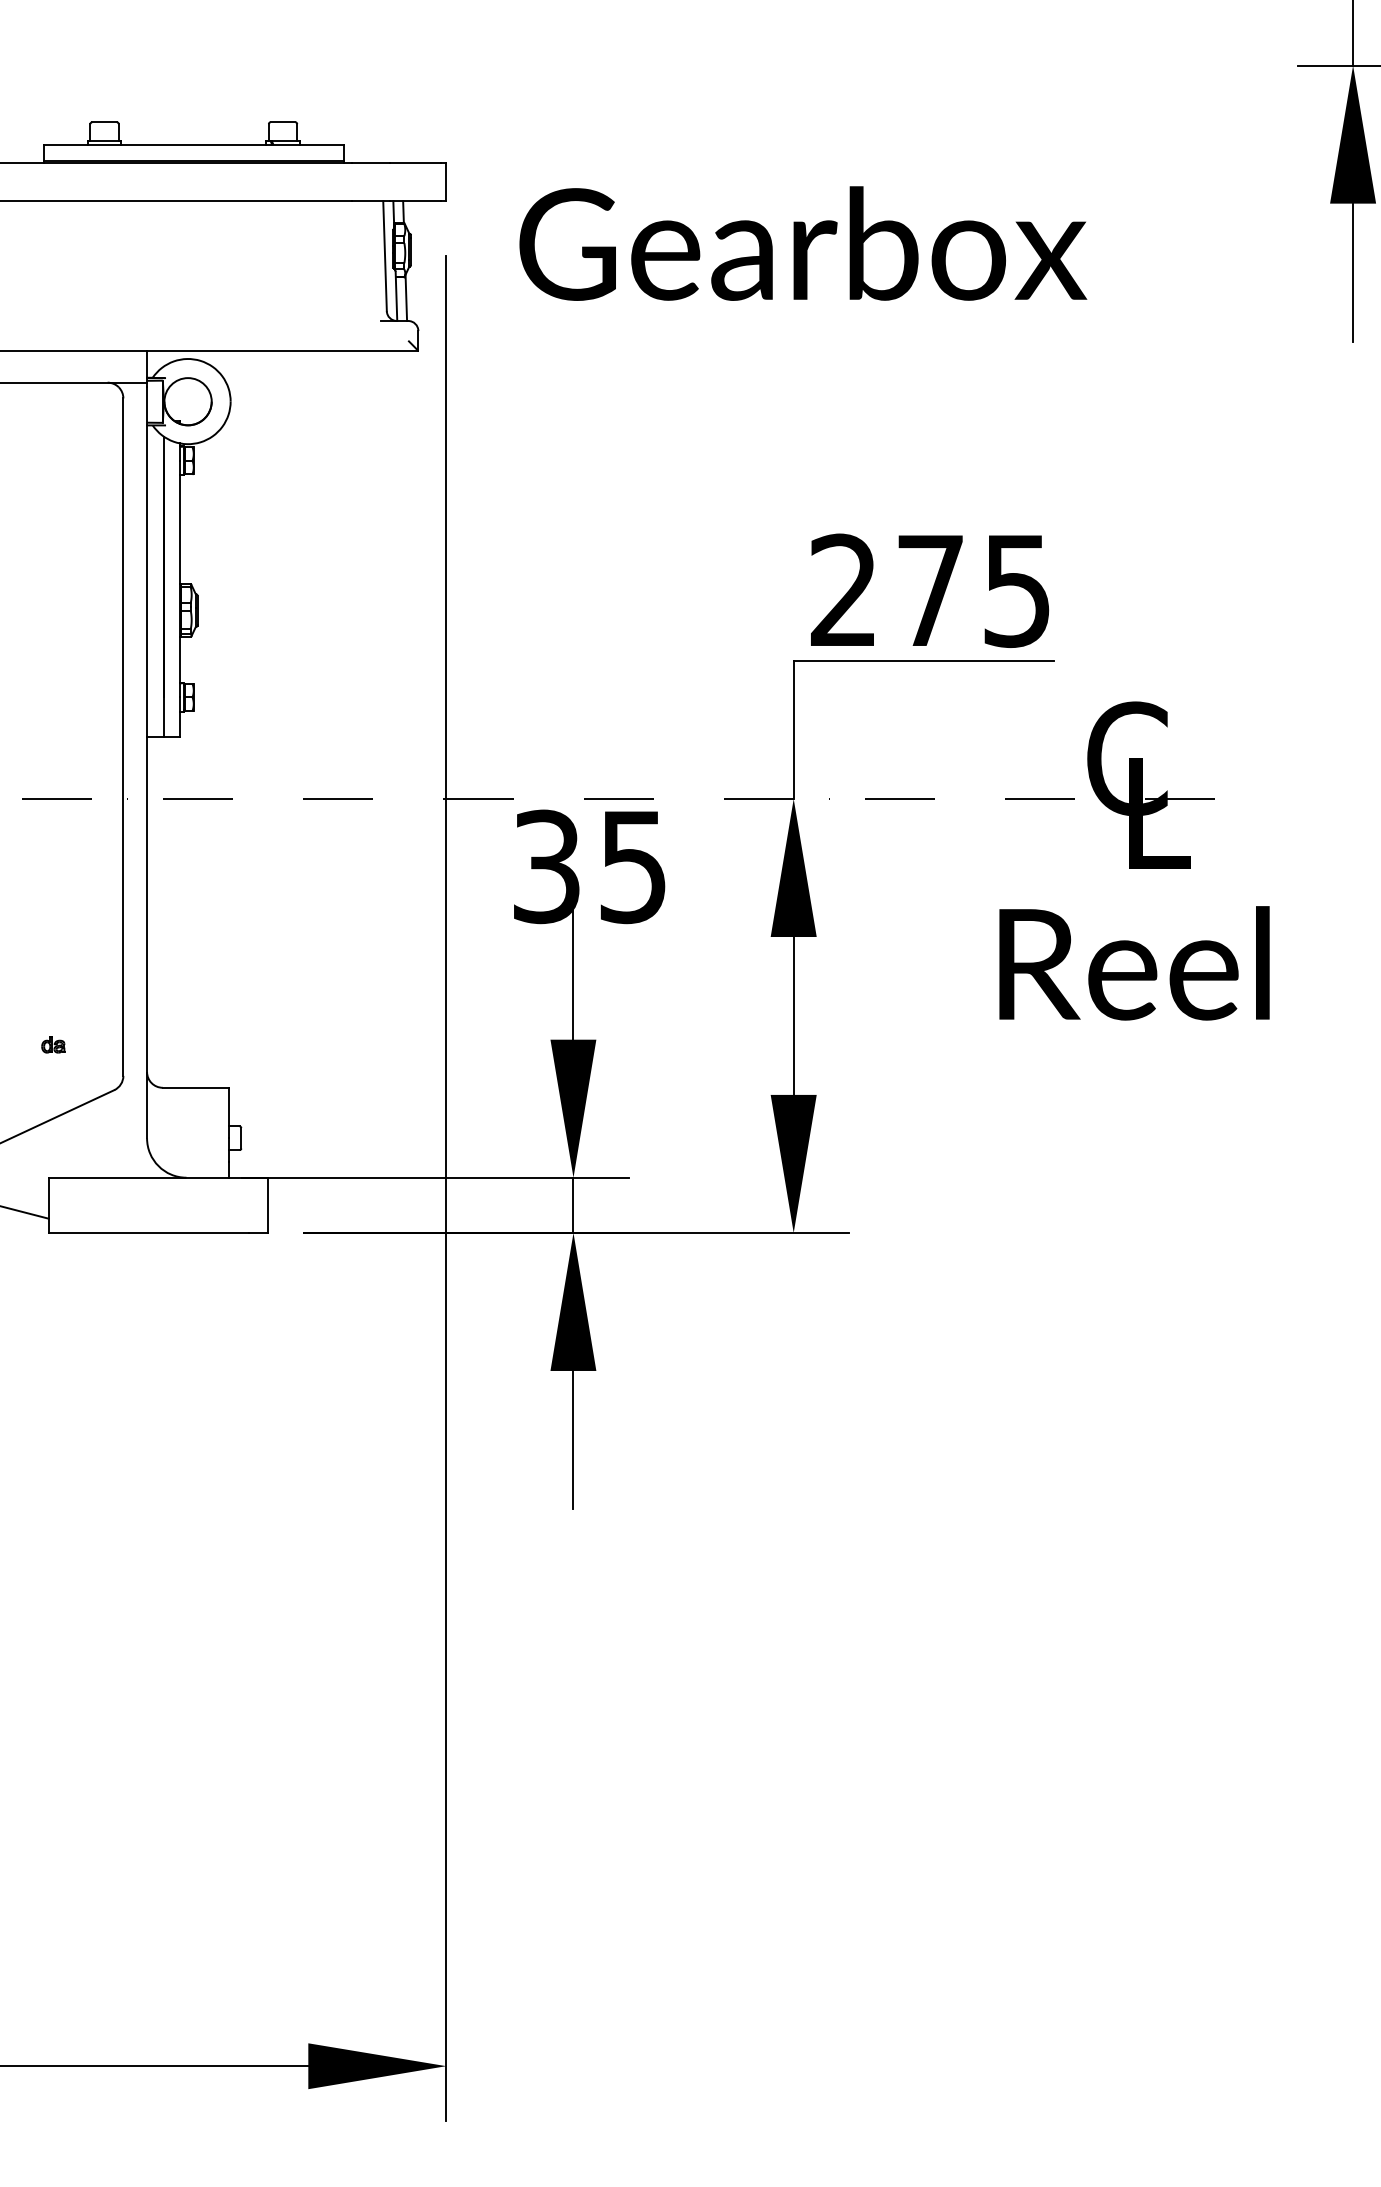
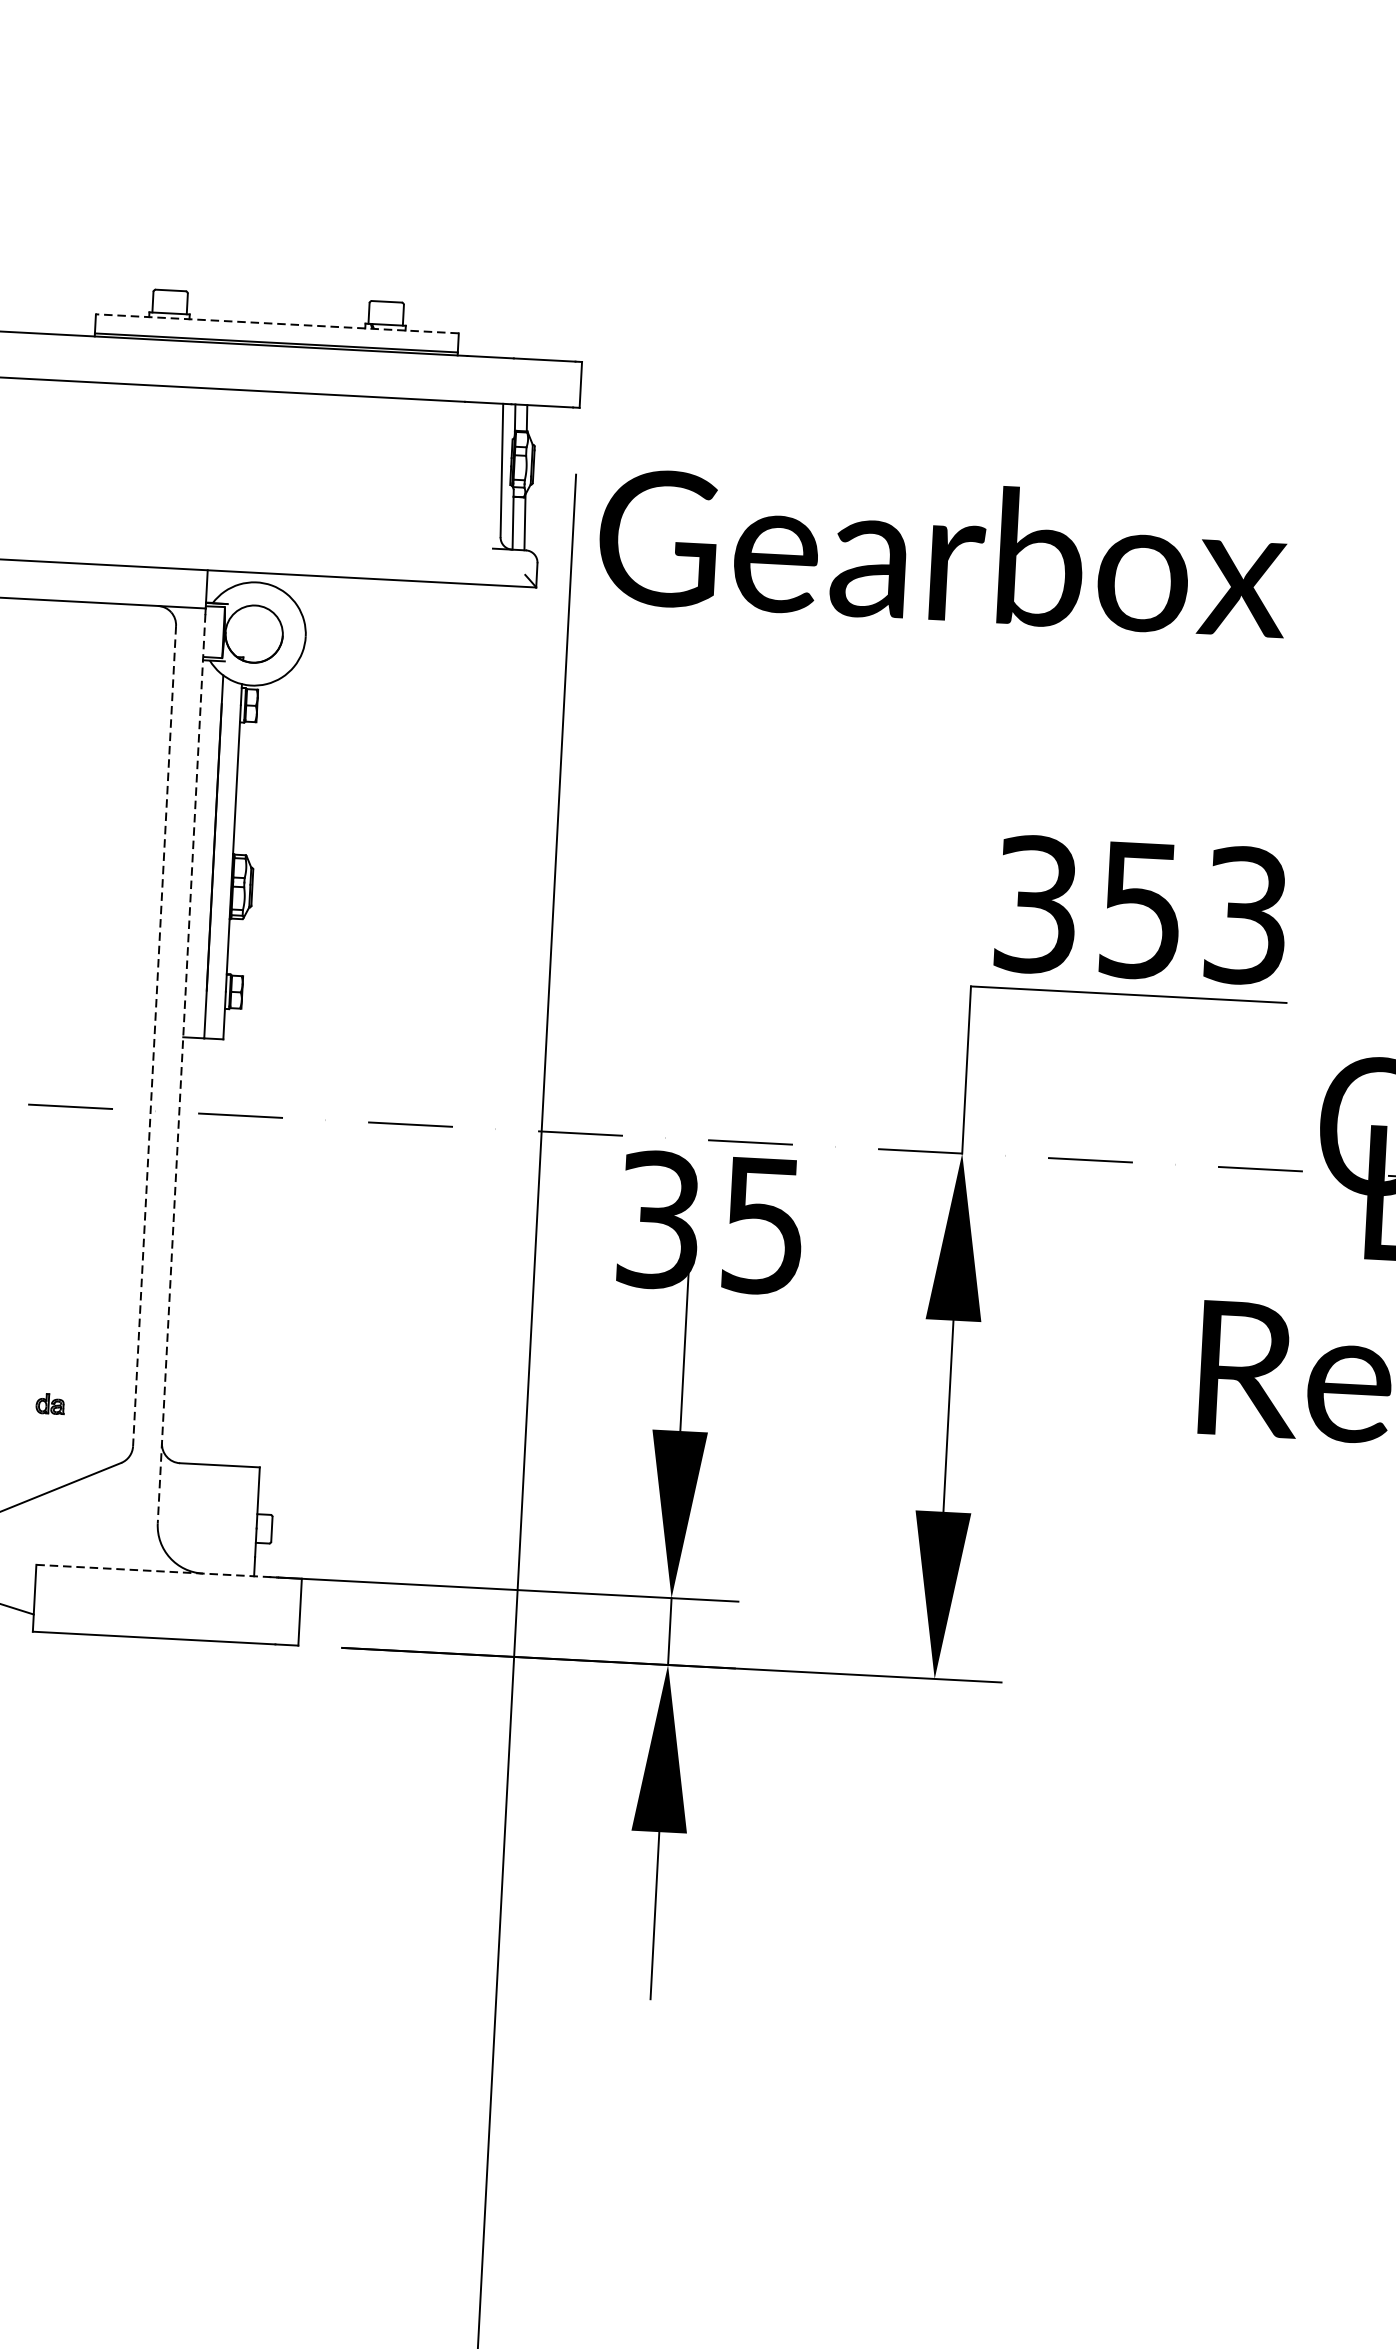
line: (193, 145) -> (277, 324), solid -> dashed
text: (803, 243) -> (943, 552), moved
text: (930, 590) -> (1141, 909), 275 -> 353
line: (123, 737) -> (154, 1036), solid -> dashed
line: (147, 763) -> (182, 1069), solid -> dashed
line: (149, 1177) -> (158, 1570), solid -> dashed

